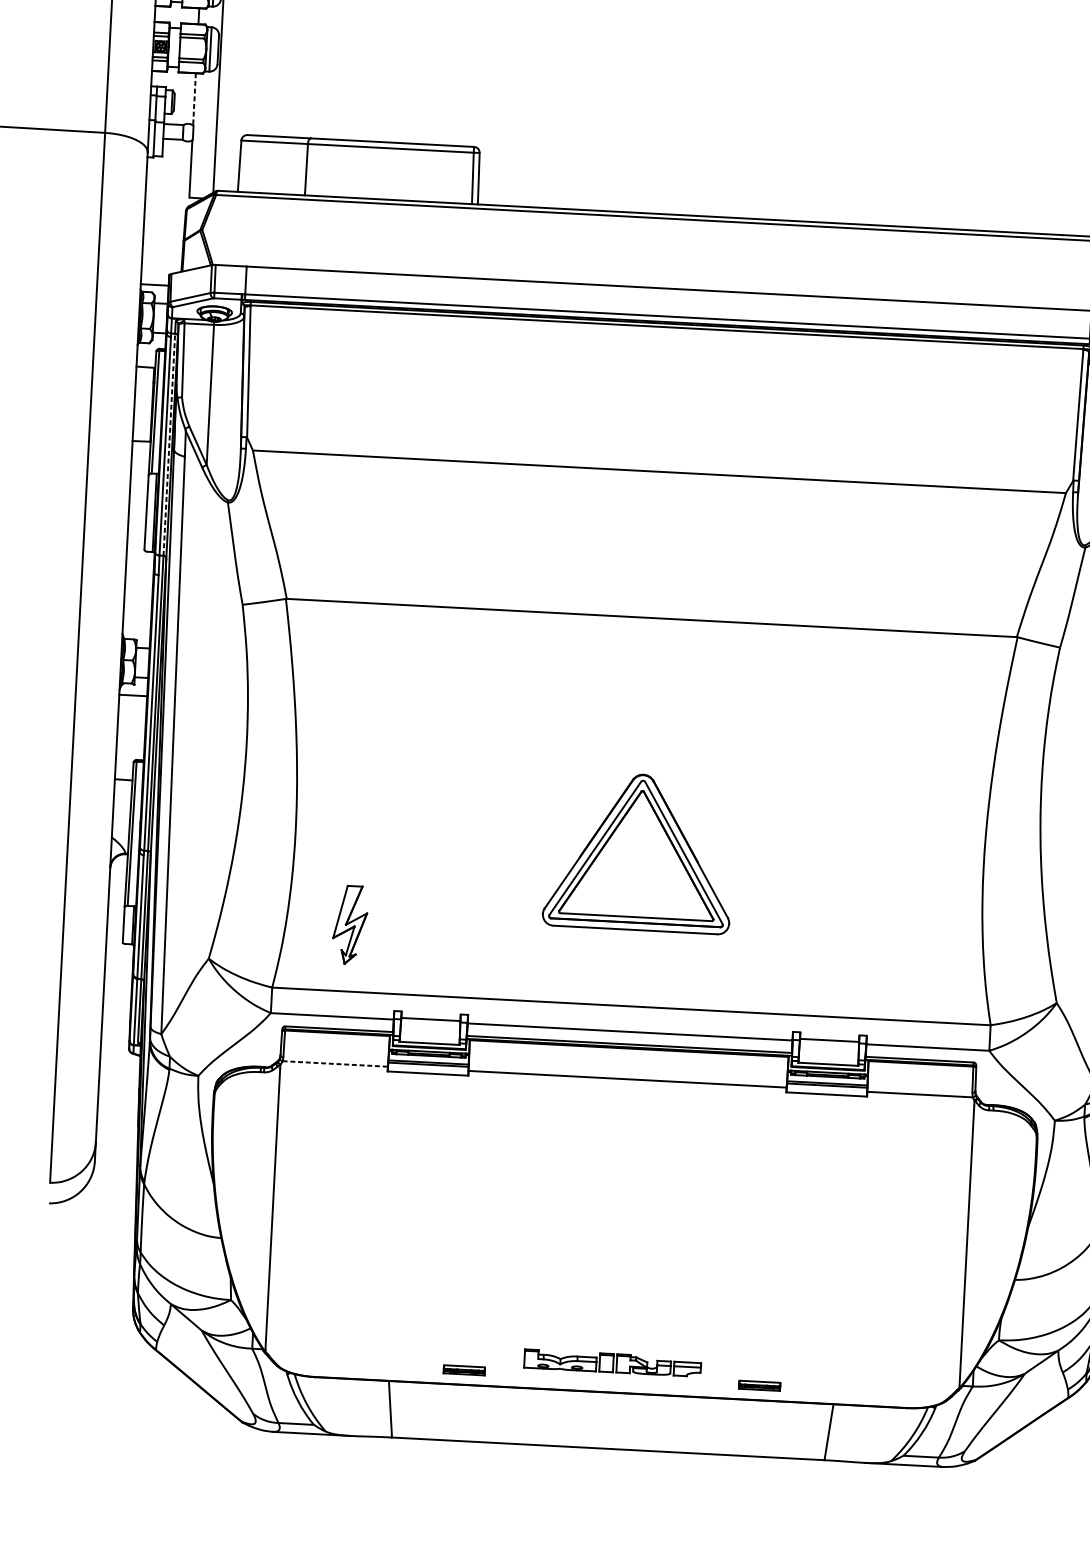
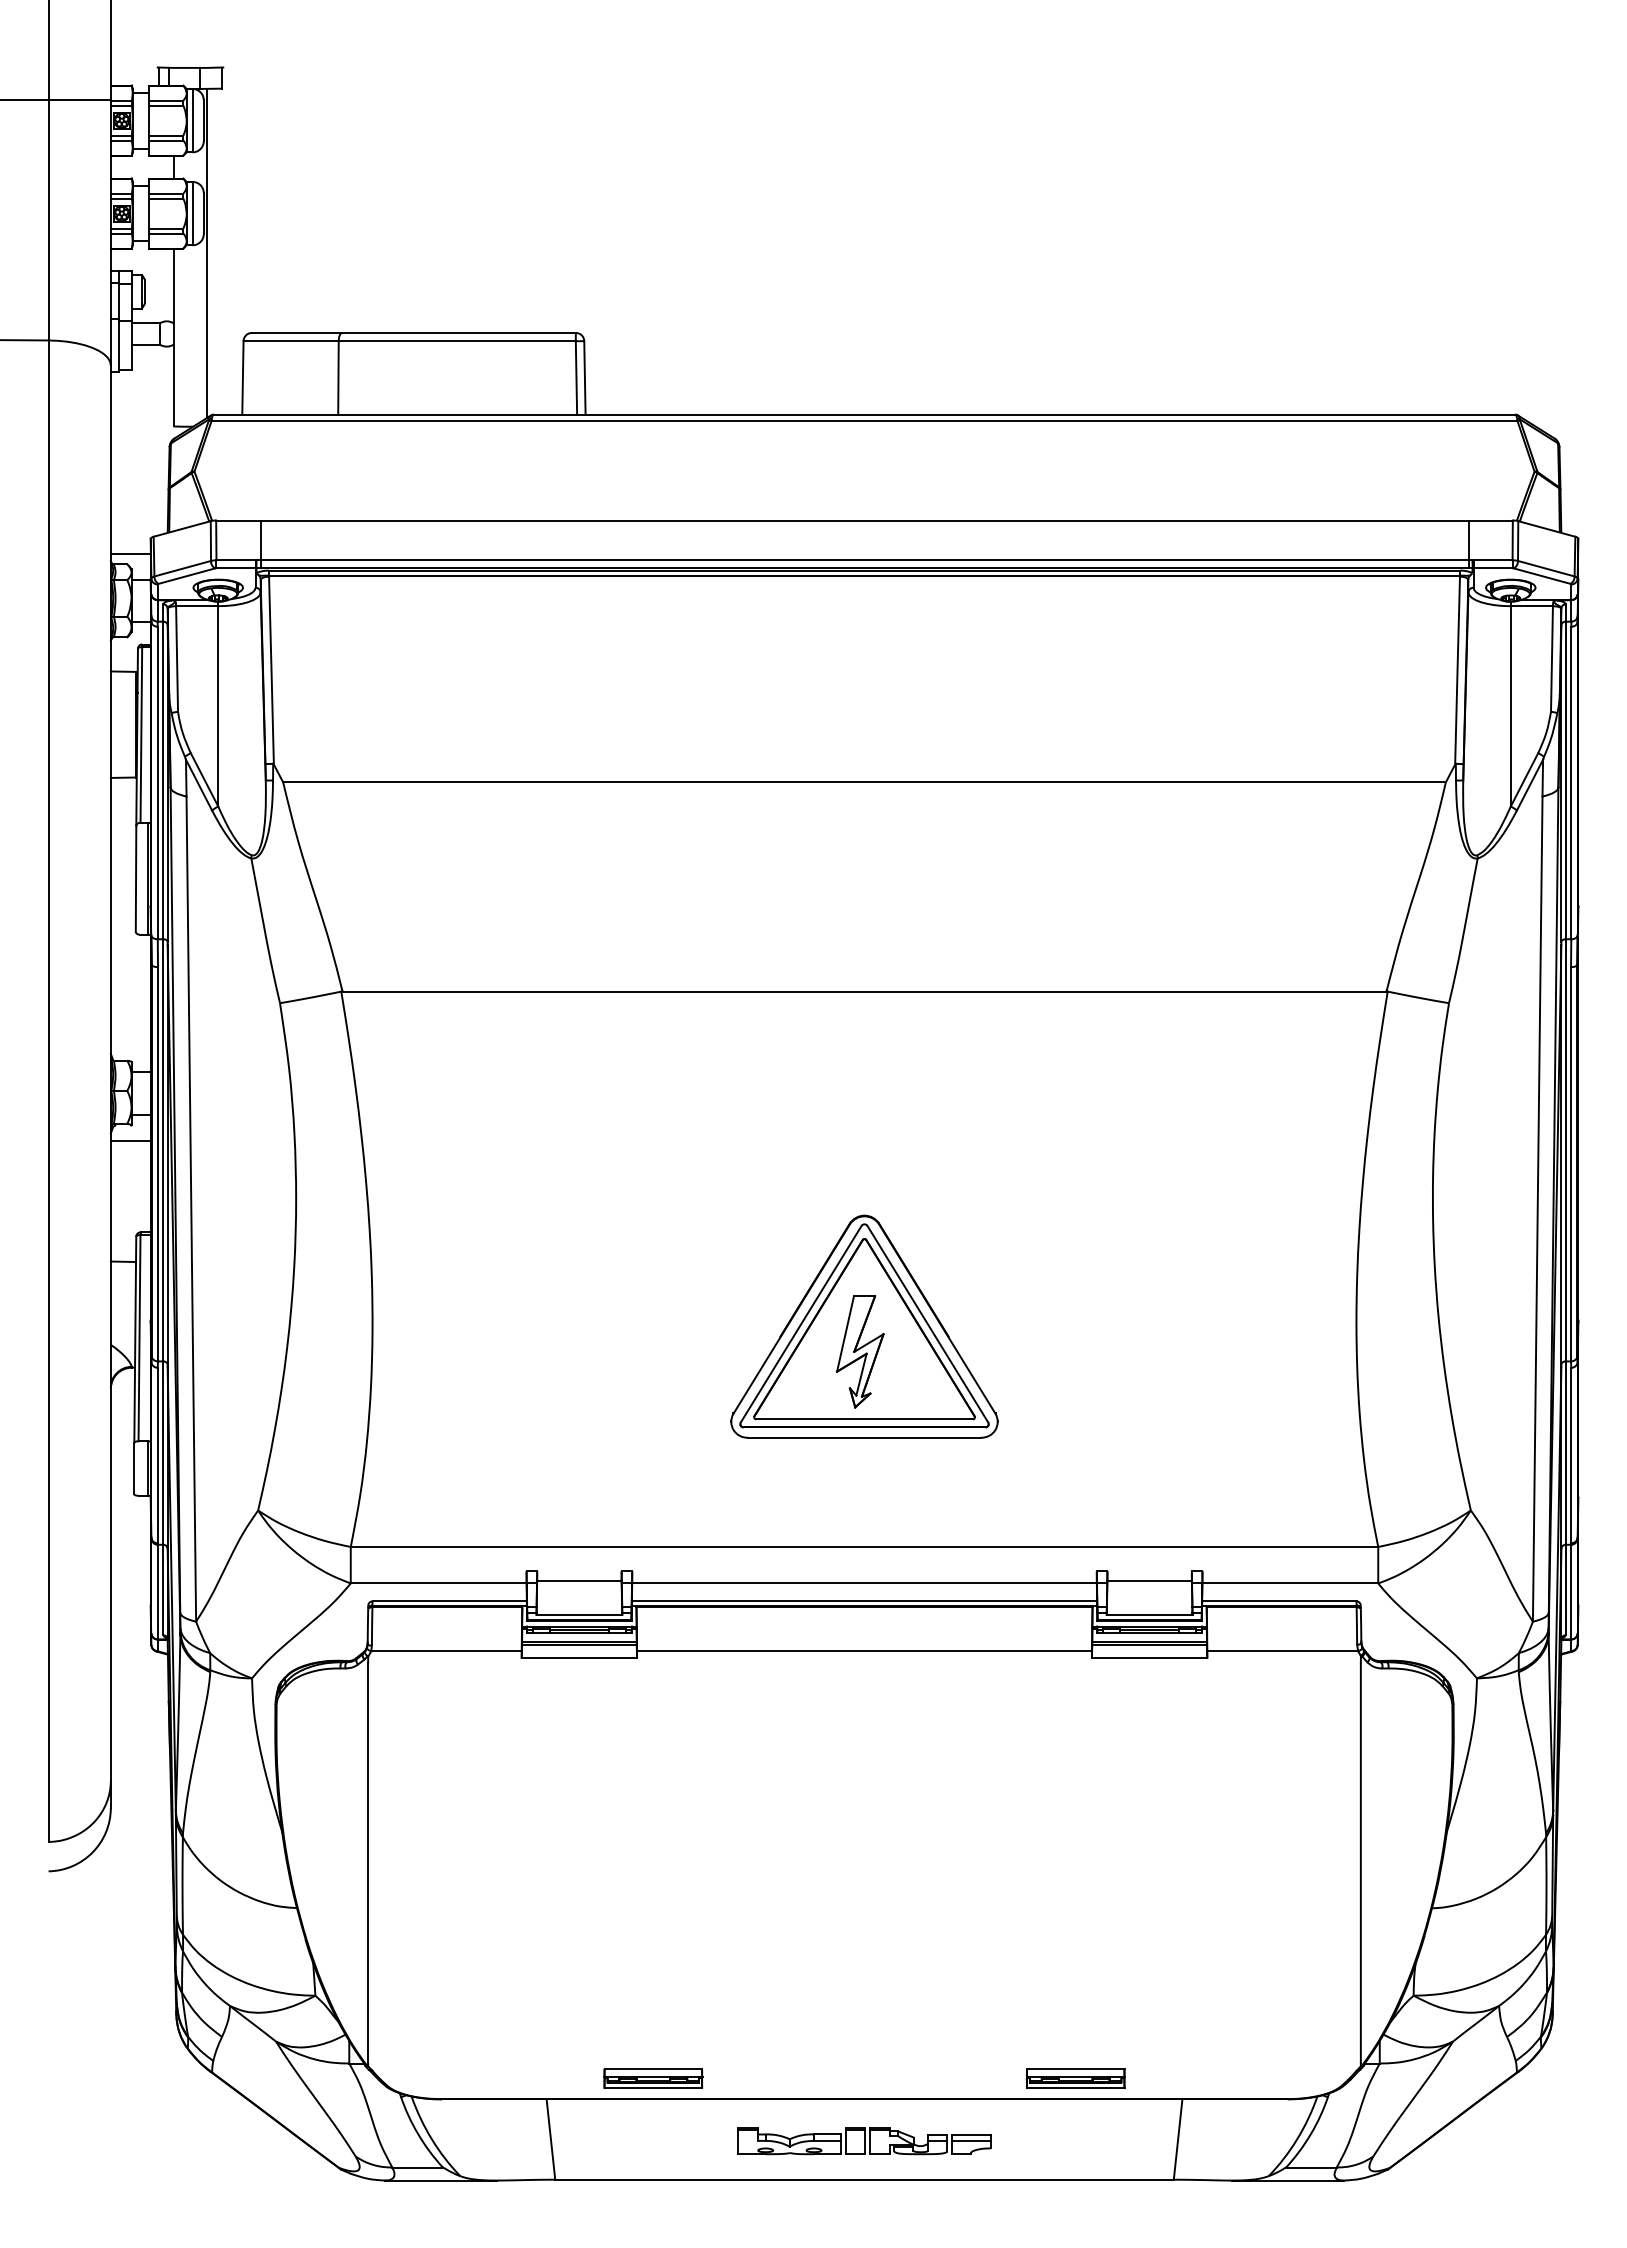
line: (194, 99) -> (173, 286), dashed -> solid
line: (169, 444) -> (163, 780), dashed -> solid
part: (350, 924) -> (860, 1351), moved
line: (335, 1064) -> (446, 1651), dashed -> solid
part: (612, 1363) -> (864, 2141), moved
part: (464, 1370) -> (653, 2078), size x1.67
part: (759, 1385) -> (1075, 2078), size x1.67

